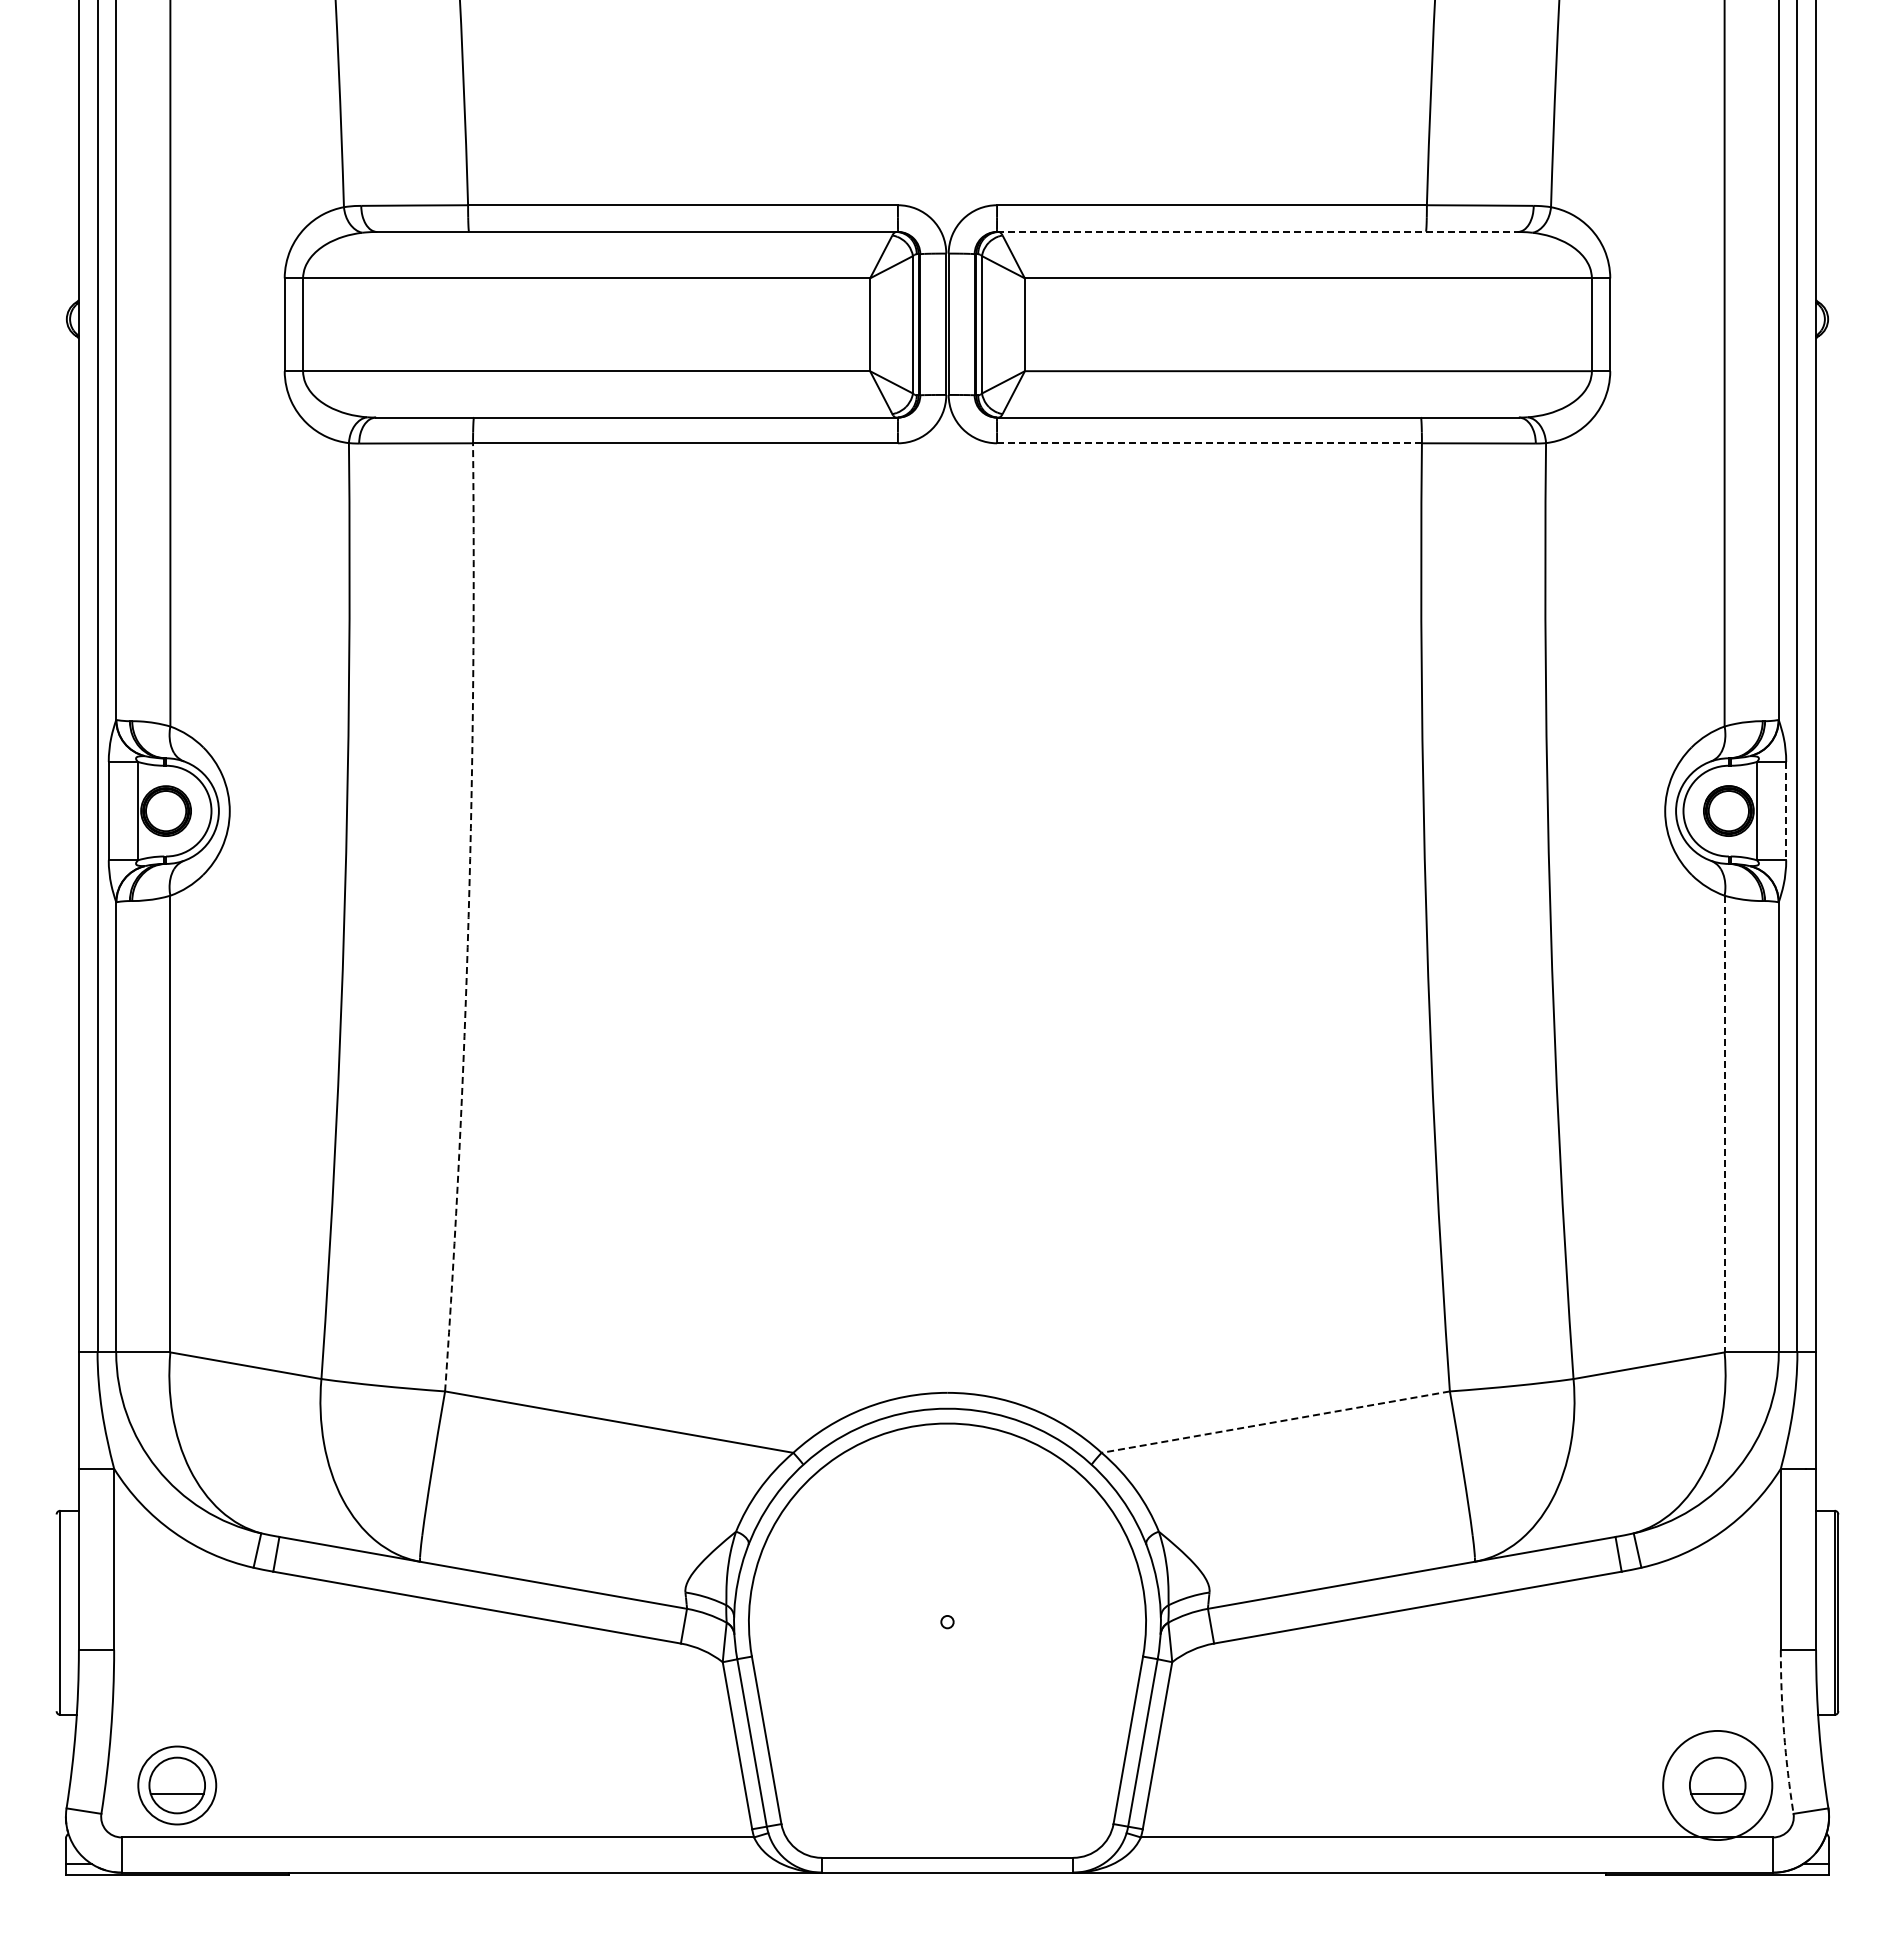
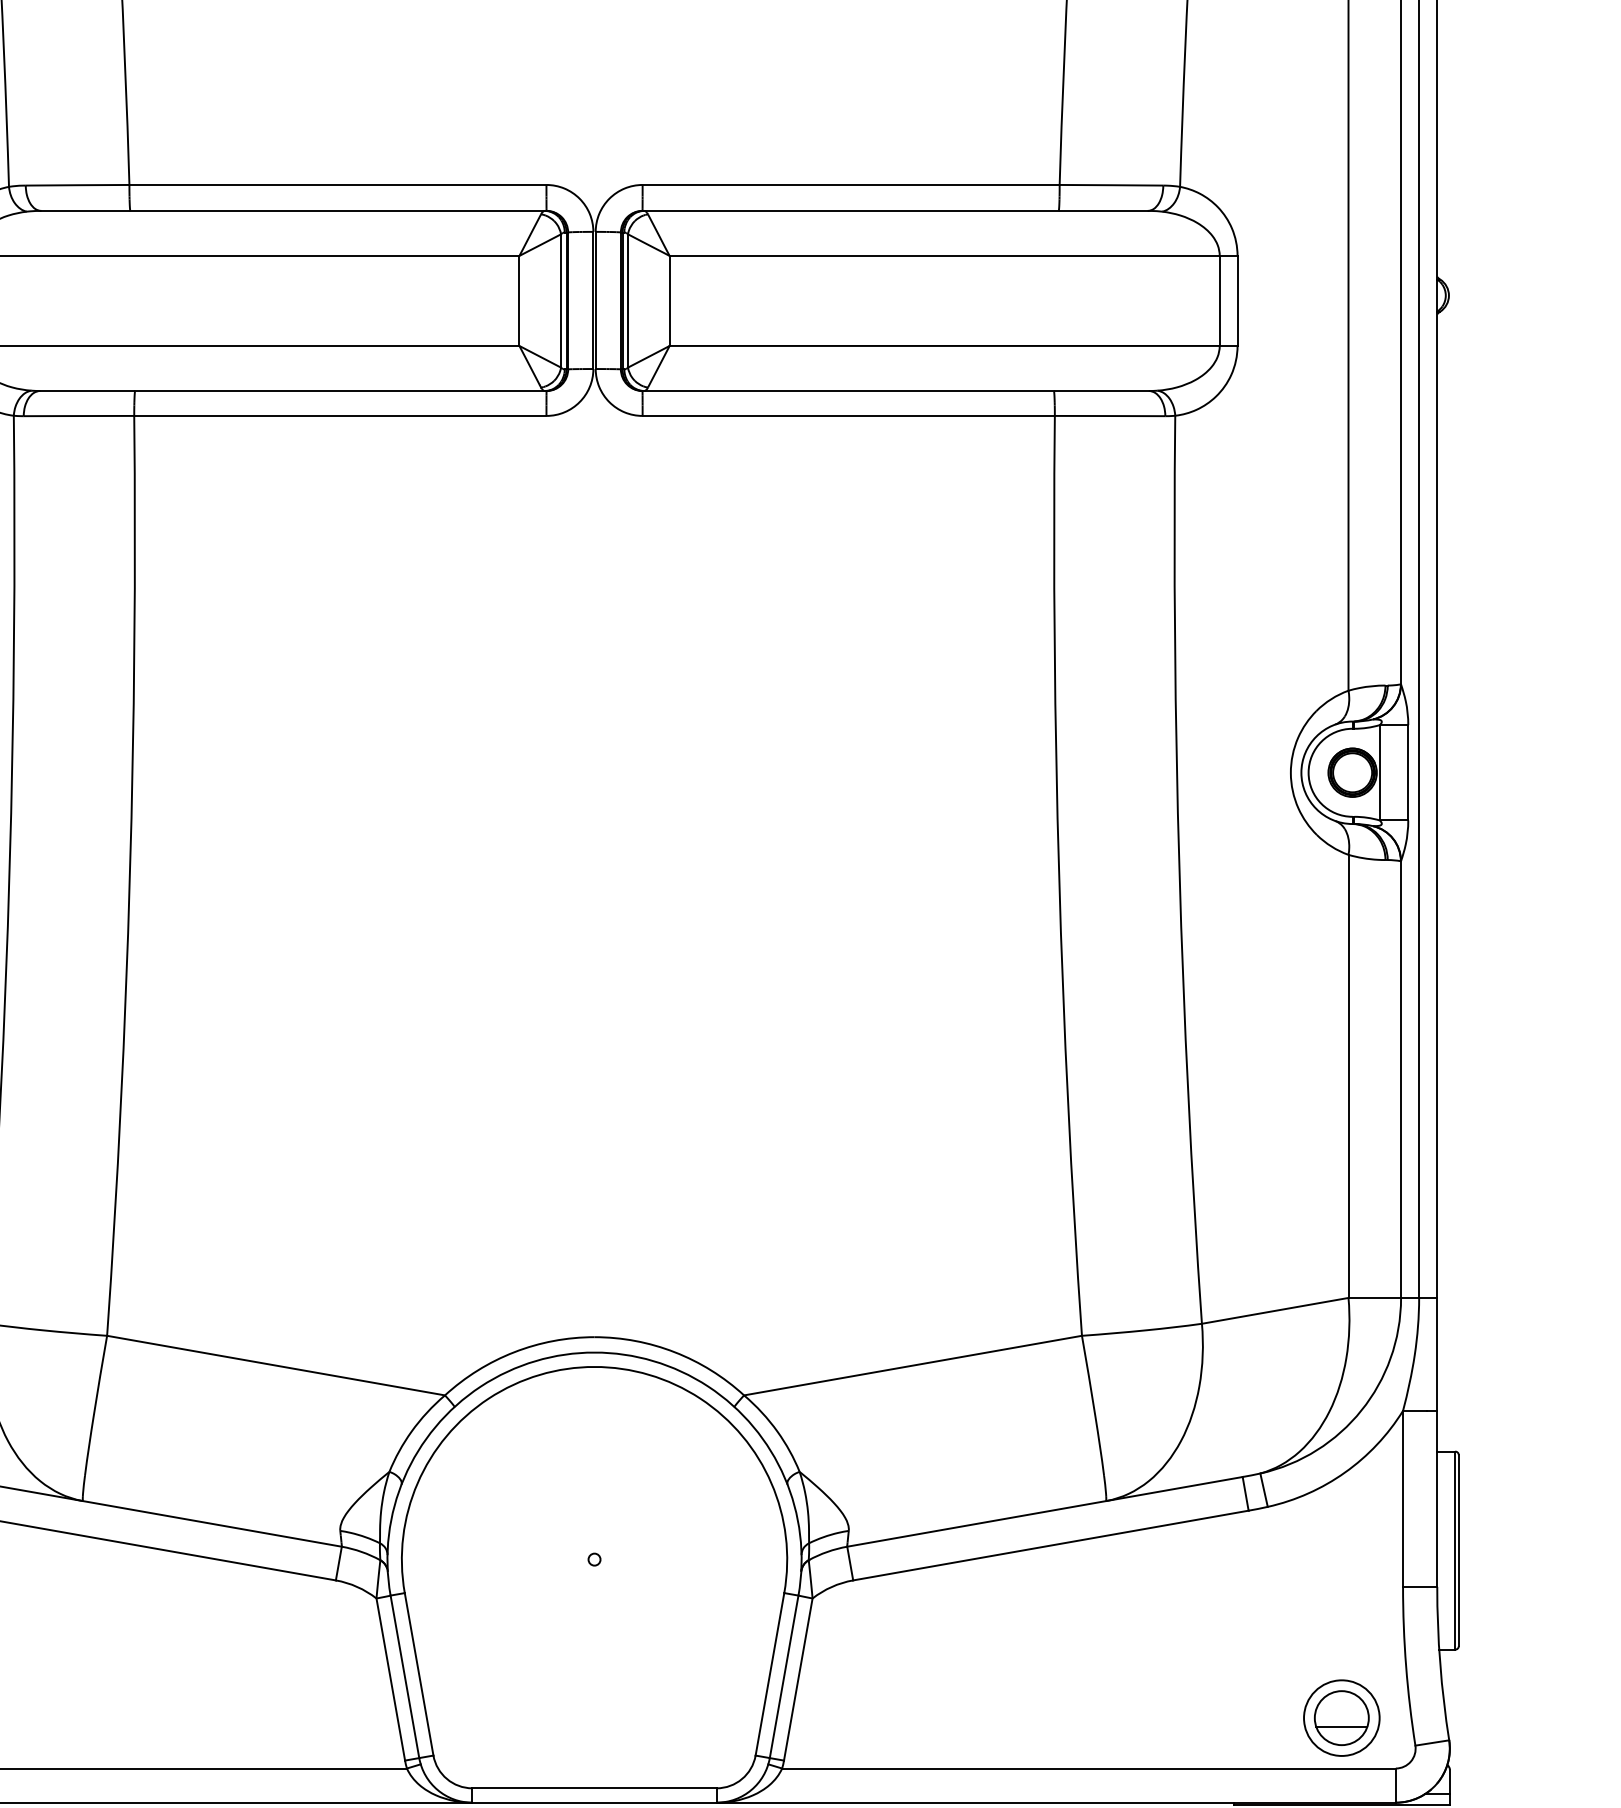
line: (1257, 232) -> (895, 211), dashed -> solid
line: (1209, 443) -> (848, 416), dashed -> solid
line: (1786, 811) -> (1408, 773), dashed -> solid
arc: (468, 917) -> (129, 876), dashed -> solid
line: (1724, 1124) -> (1348, 1076), dashed -> solid
line: (1275, 1422) -> (912, 1365), dashed -> solid
arc: (1784, 1732) -> (1406, 1666), dashed -> solid
circle: (1717, 1785) -> (1341, 1718), size x0.71

